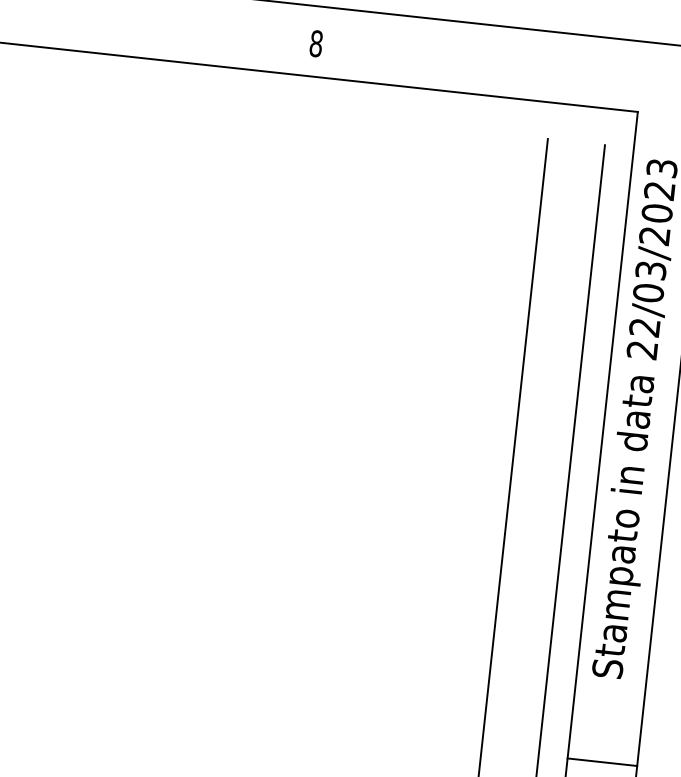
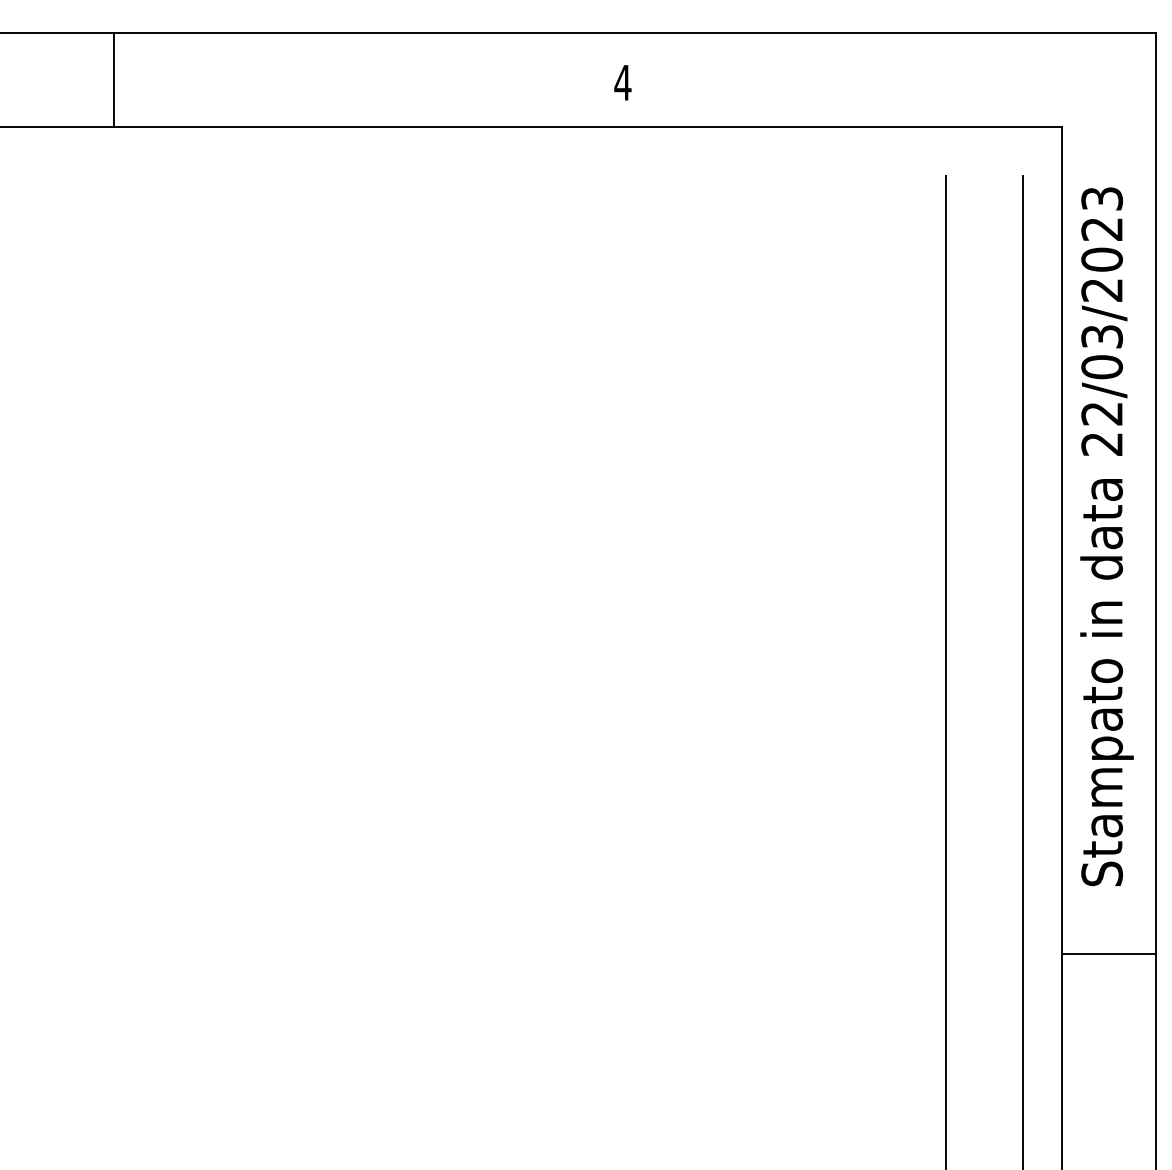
text: (315, 43) -> (622, 82), 8 -> 4
line: (602, 762) -> (1108, 954), moved

